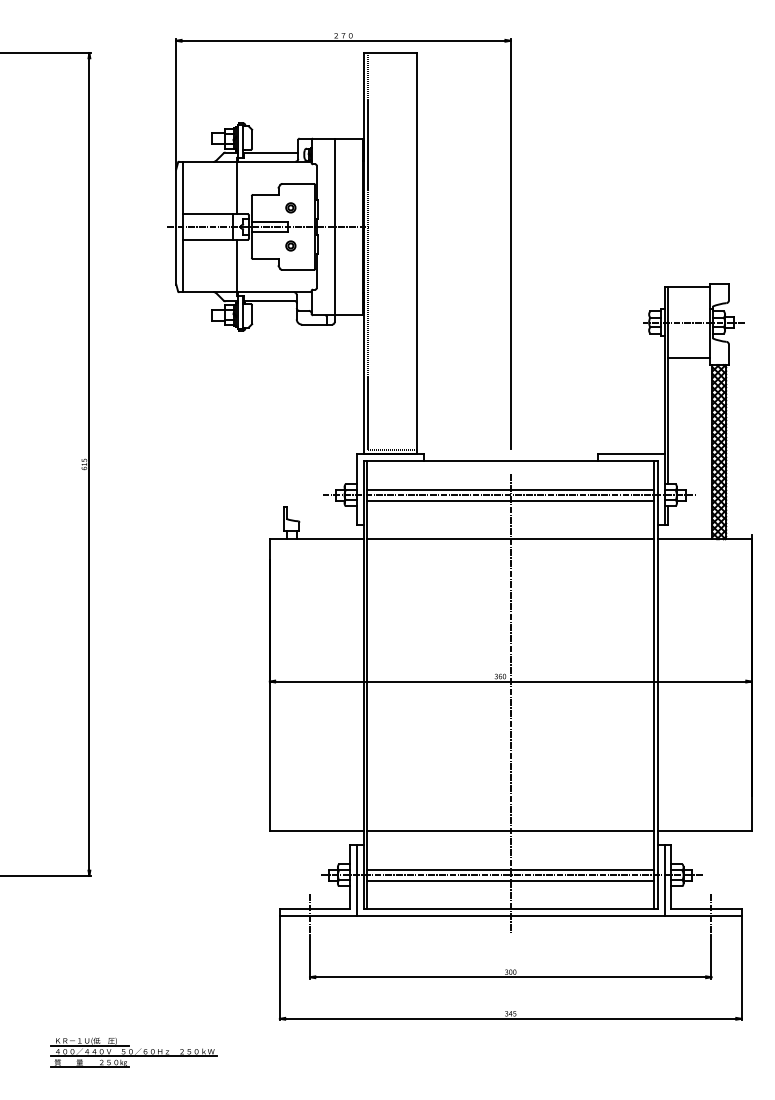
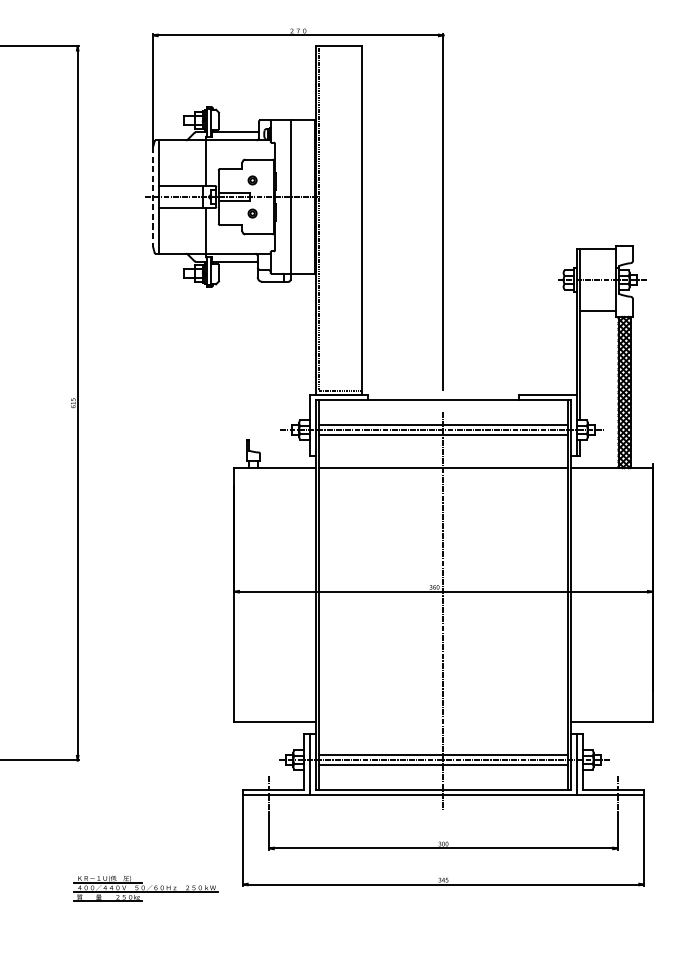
line: (176, 226) -> (153, 196), solid -> dashed
line: (510, 831) -> (443, 721), removed
part: (133, 1052) -> (145, 888), moved

